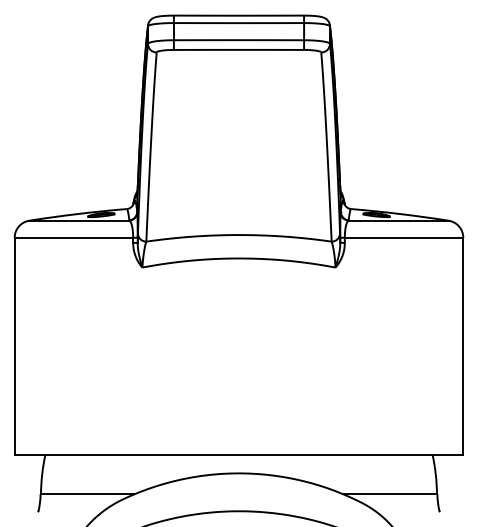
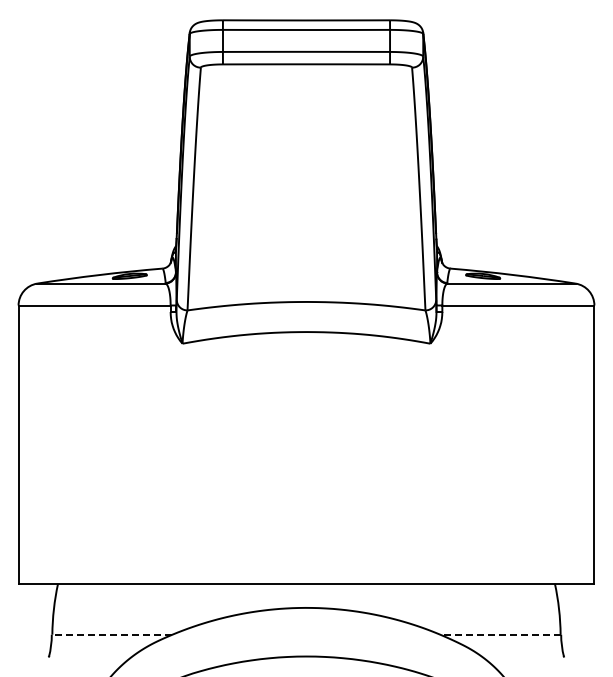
line: (87, 494) -> (111, 634), solid -> dashed
line: (390, 494) -> (500, 634), solid -> dashed

